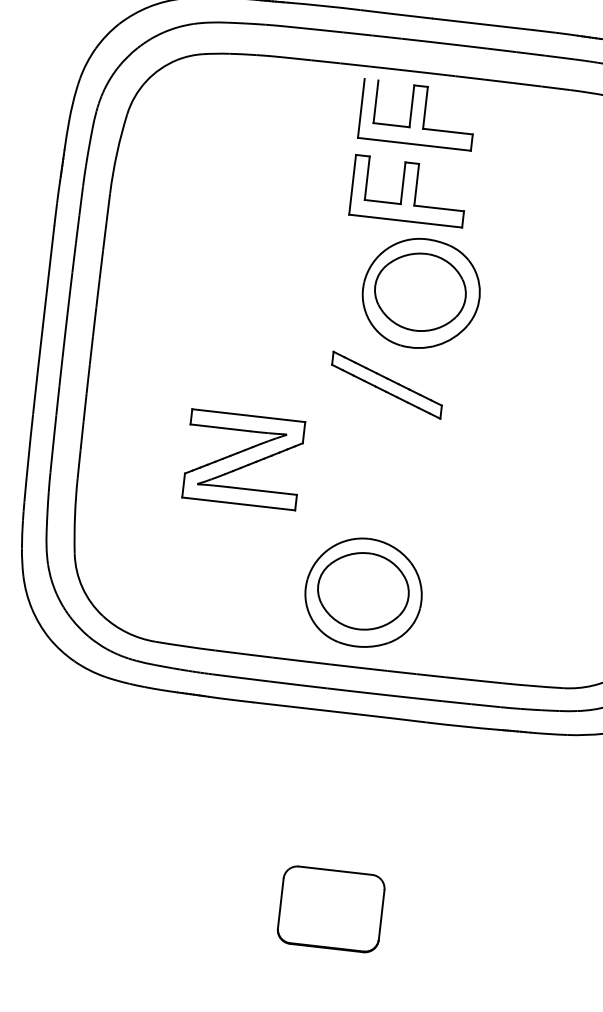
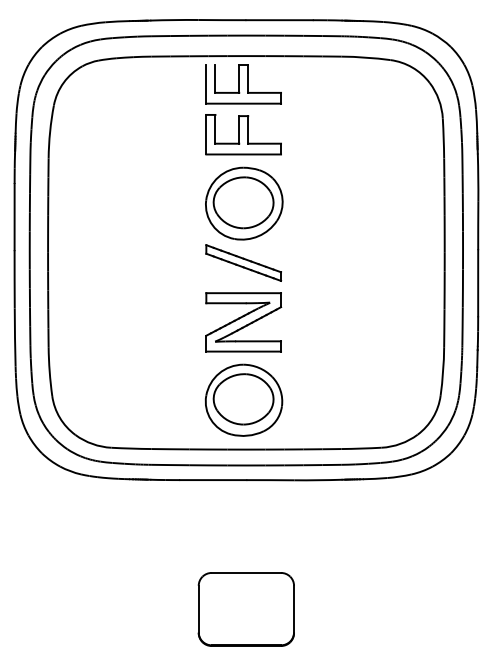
part: (421, 293) -> (244, 203), moved
part: (243, 459) -> (243, 322), moved
part: (330, 909) -> (245, 609), size x1.43

